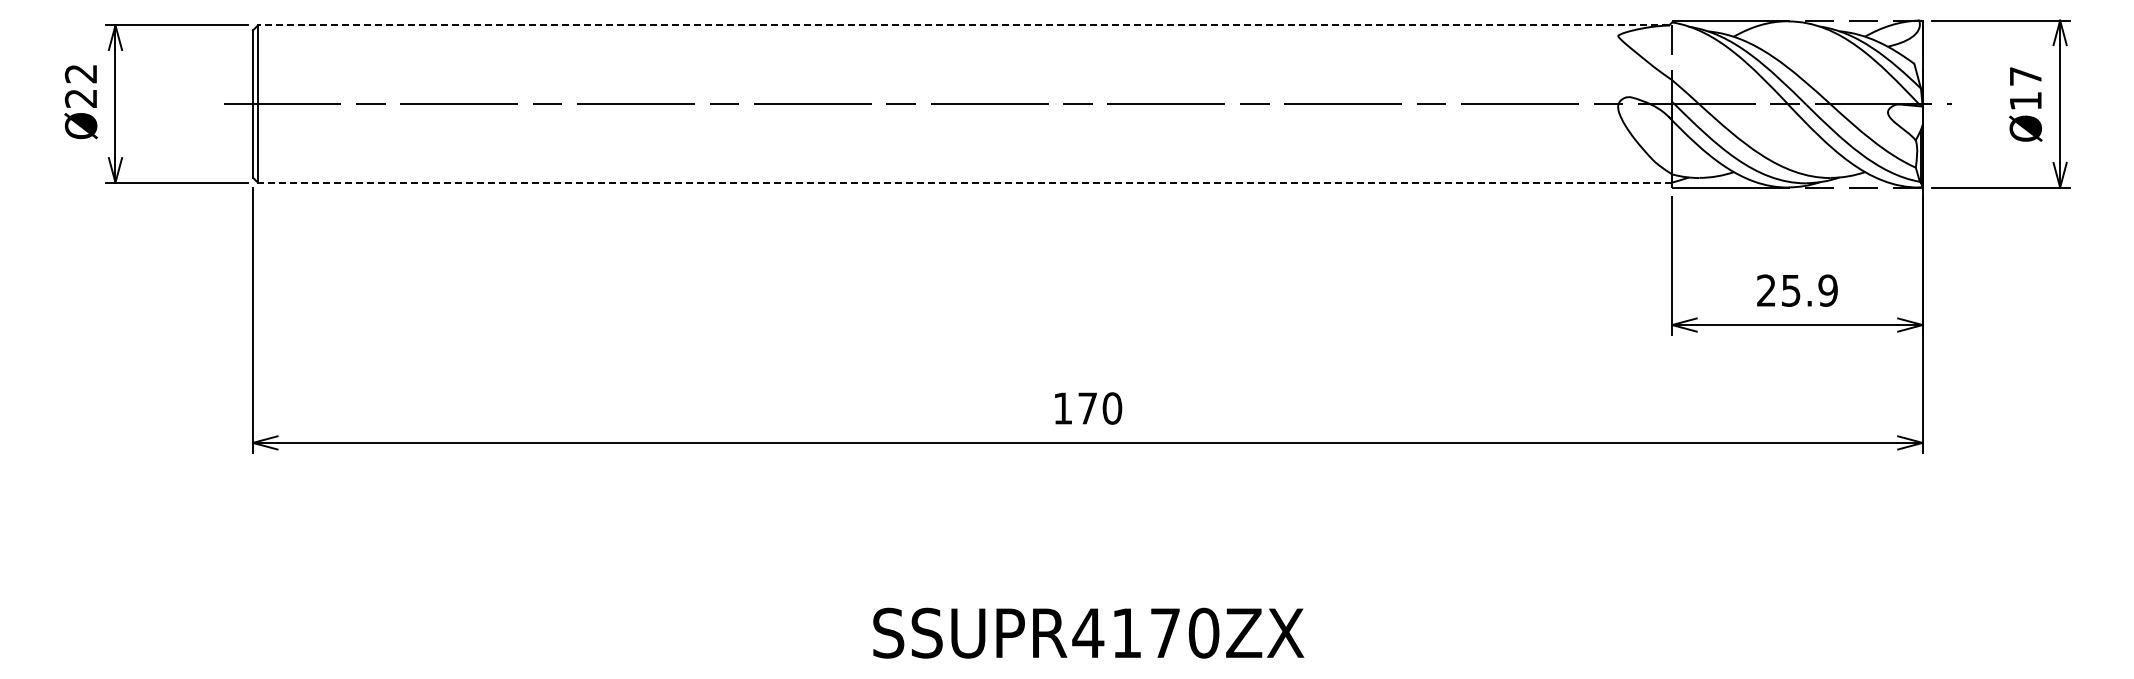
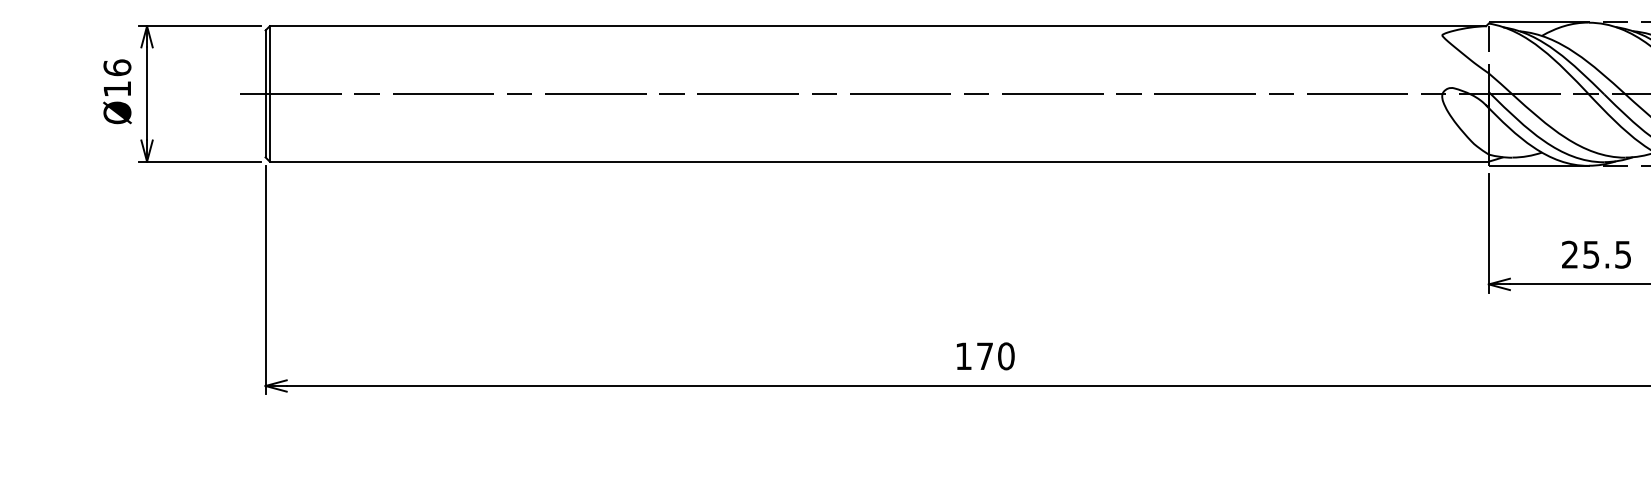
line: (963, 25) -> (877, 26), dashed -> solid
text: (80, 85) -> (116, 77), Ø22 -> Ø16
line: (964, 182) -> (878, 161), dashed -> solid
text: (1827, 290) -> (1622, 254), 25.9 -> 25.5

